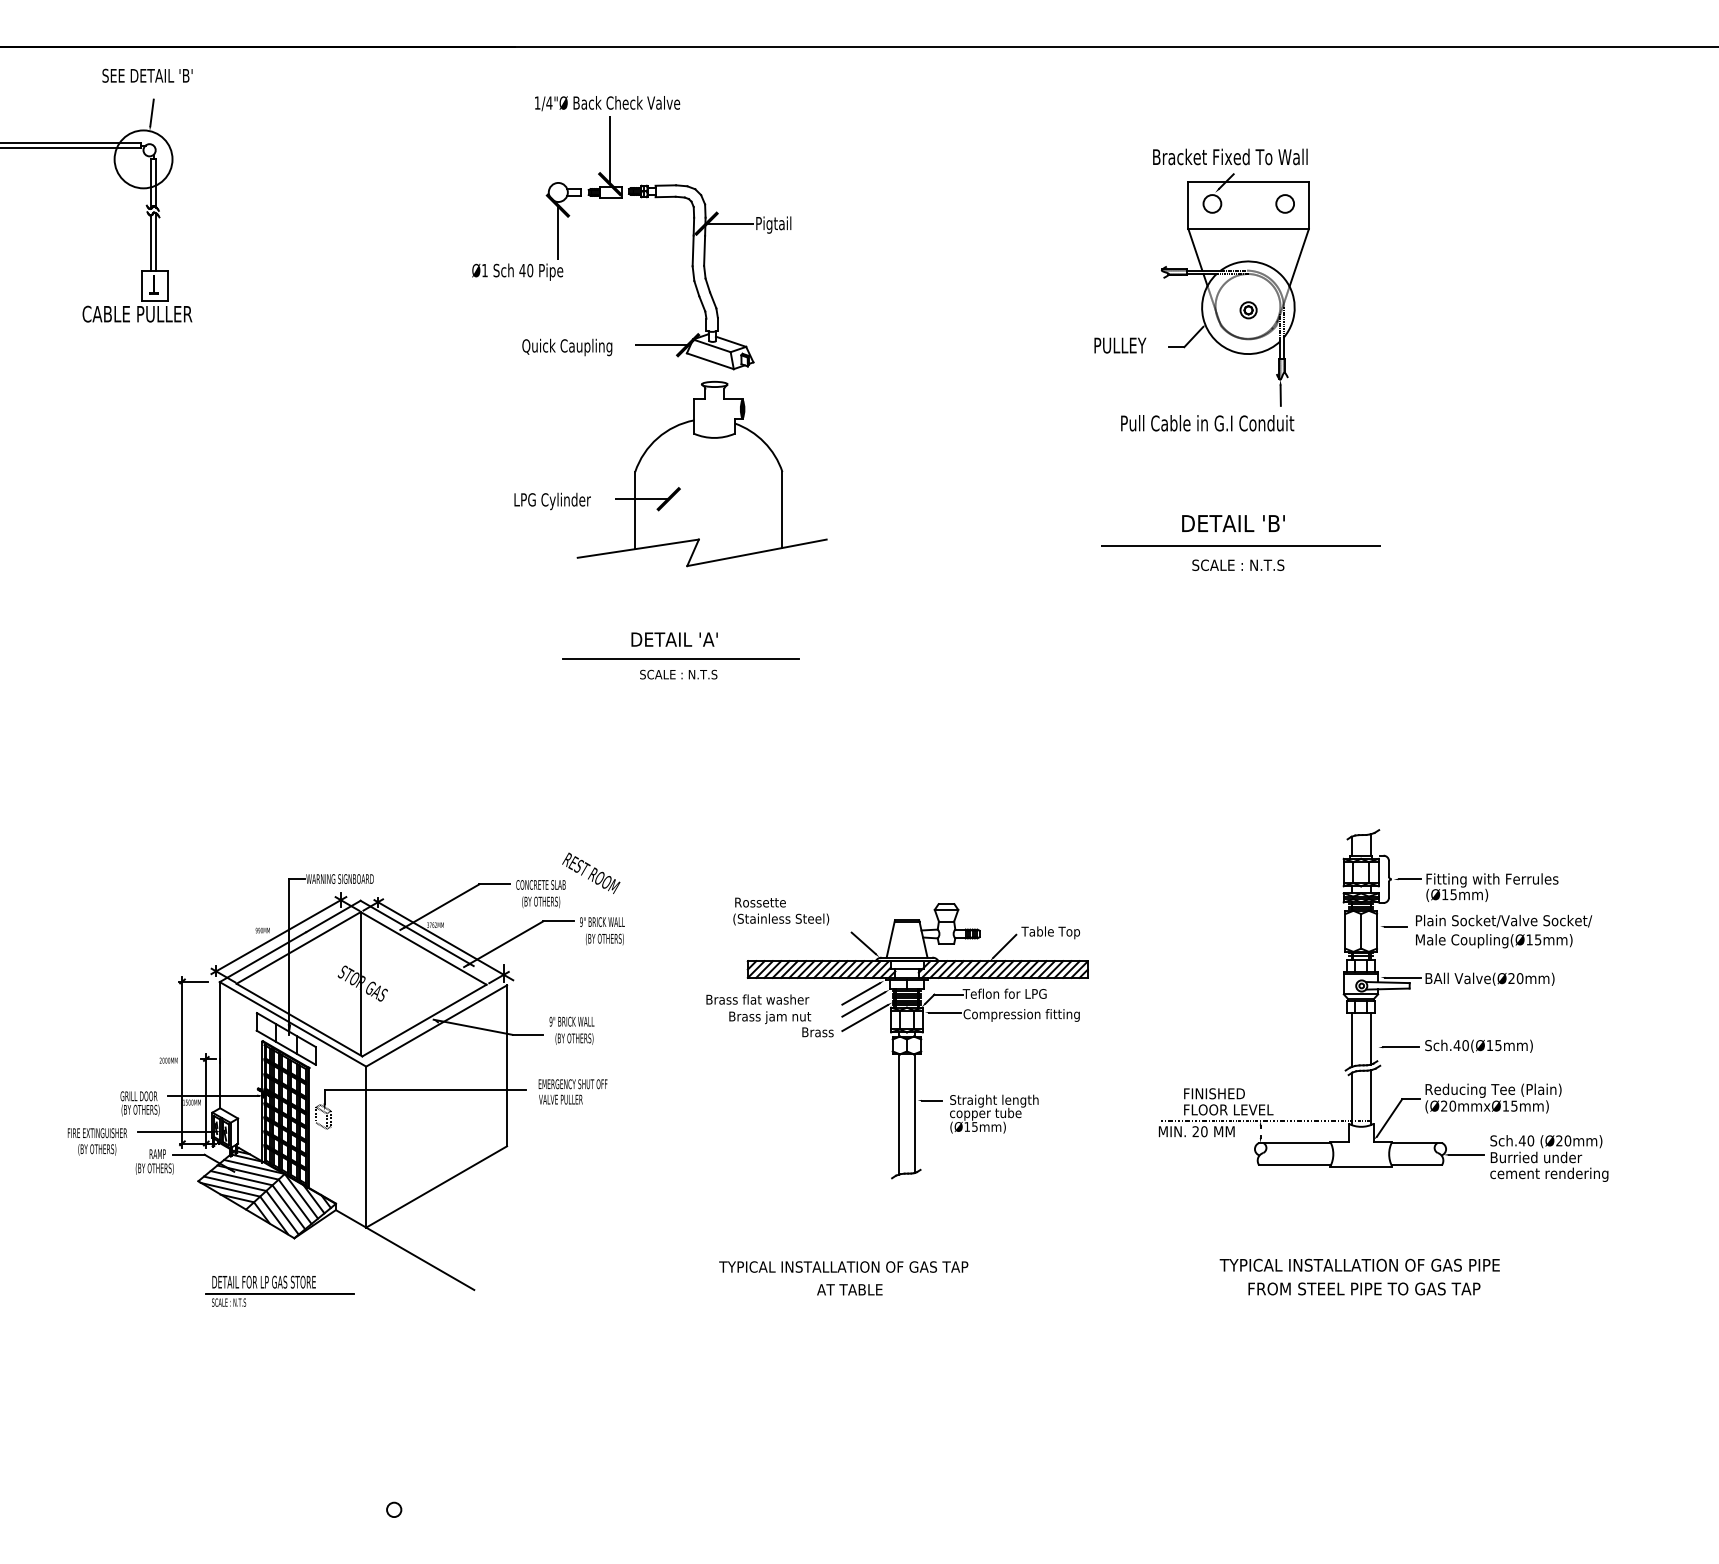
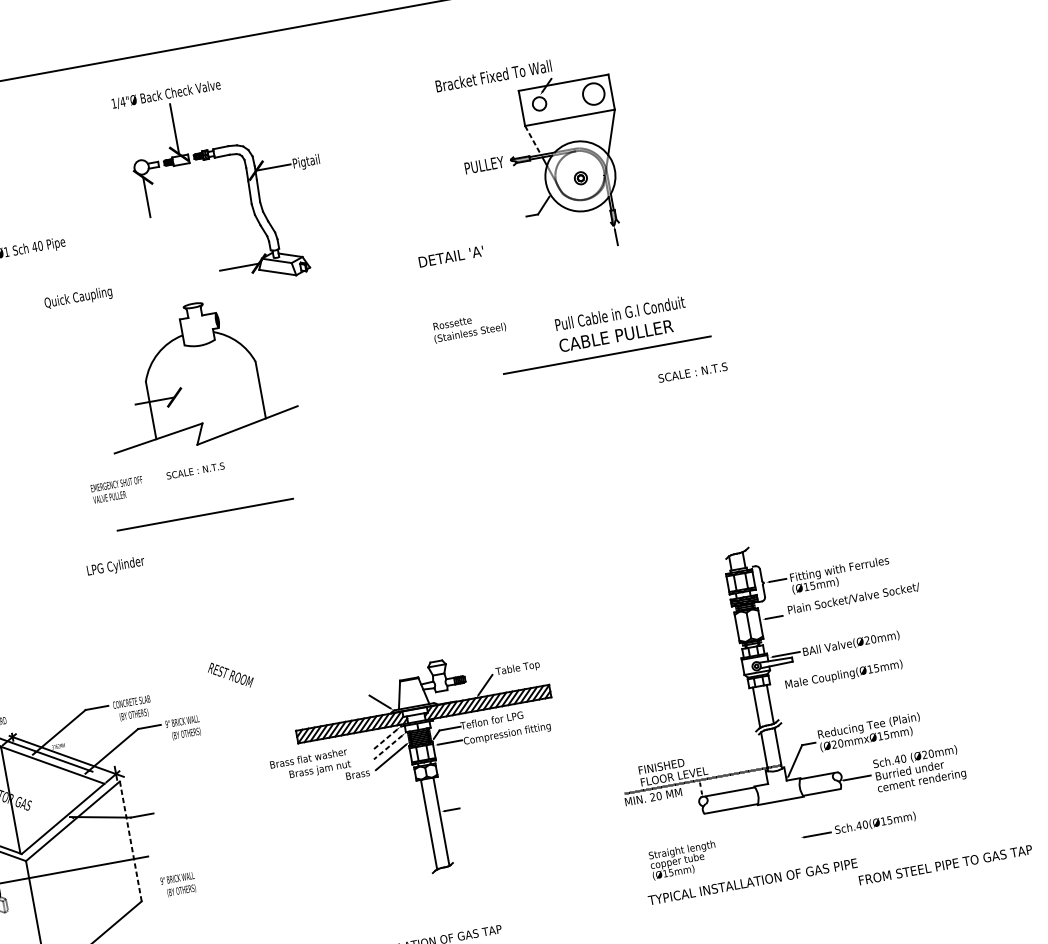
text: (1230, 156) -> (493, 75), moved
circle: (1285, 203) -> (593, 93), size x1.6
part: (692, 233) -> (247, 179), moved
line: (1195, 249) -> (533, 140), solid -> dashed
text: (1120, 345) -> (484, 165), moved
text: (1207, 423) -> (620, 313), moved
text: (552, 501) -> (115, 566), moved
text: (1257, 523) -> (616, 335), DETAIL 'B' -> CABLE PULLER
text: (1238, 564) -> (693, 371), moved
text: (674, 639) -> (451, 256), moved
text: (678, 674) -> (195, 470), moved
text: (591, 872) -> (230, 674), moved
text: (781, 911) -> (469, 327), moved
text: (1494, 941) -> (844, 675), moved
line: (860, 994) -> (384, 740), solid -> dashed
line: (863, 1004) -> (388, 747), solid -> dashed
text: (571, 1030) -> (178, 884), moved
part: (1455, 1045) -> (857, 826), moved
line: (507, 1065) -> (131, 841), solid -> dashed
text: (572, 1091) -> (117, 489), moved
text: (994, 1113) -> (683, 859), moved
text: (1359, 1264) -> (752, 881), moved
text: (1364, 1288) -> (945, 864), moved

